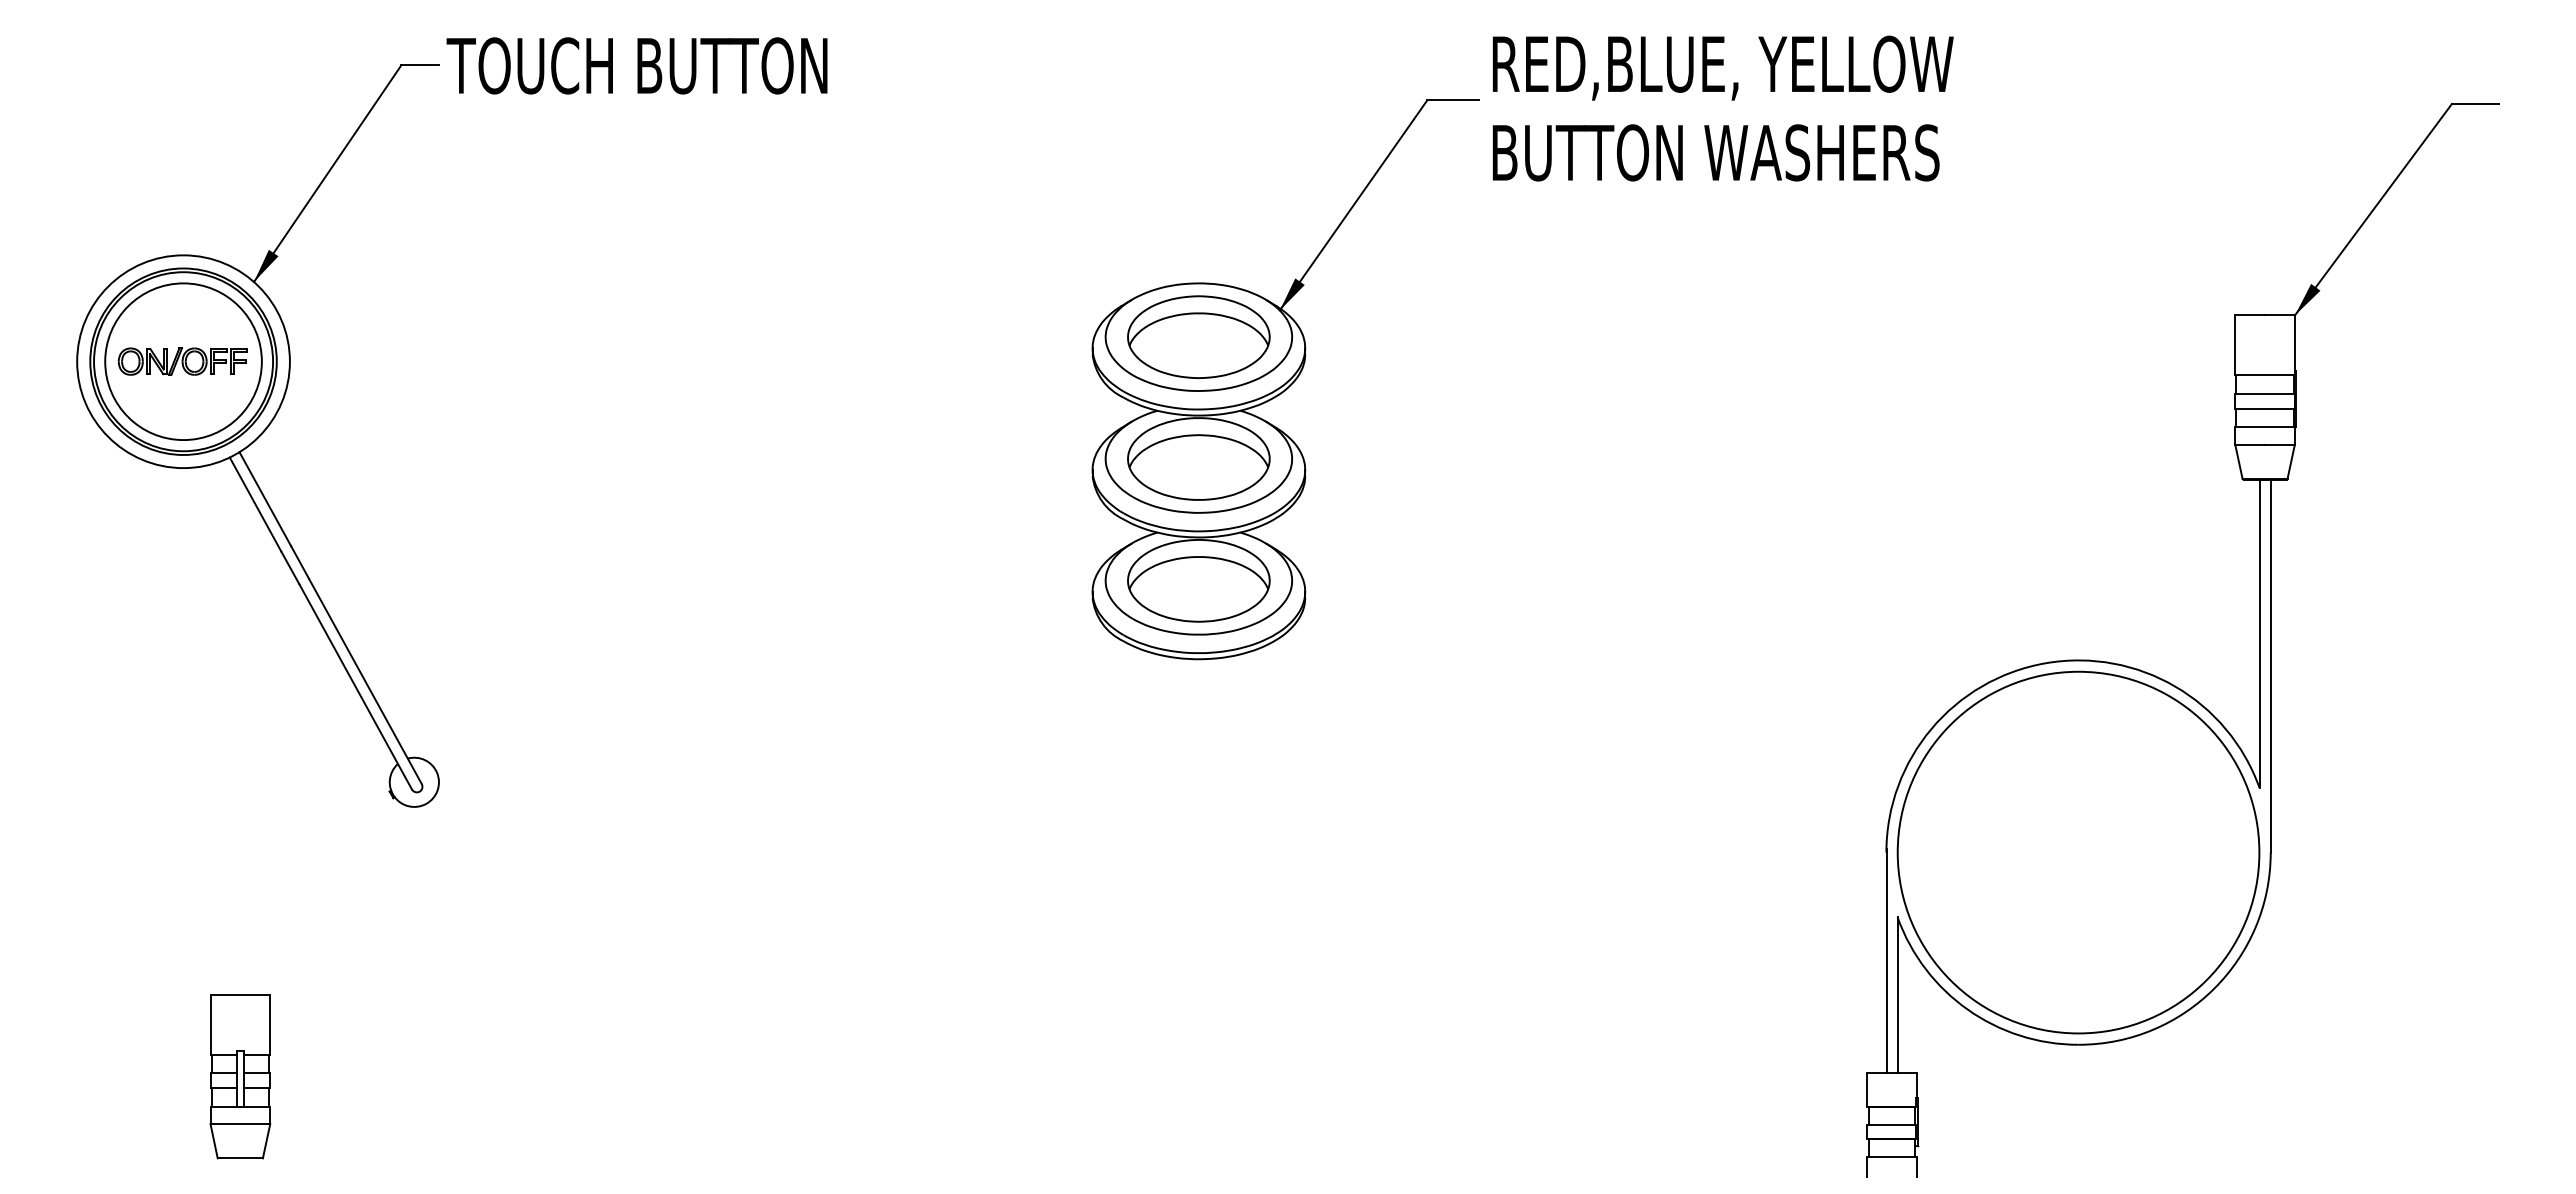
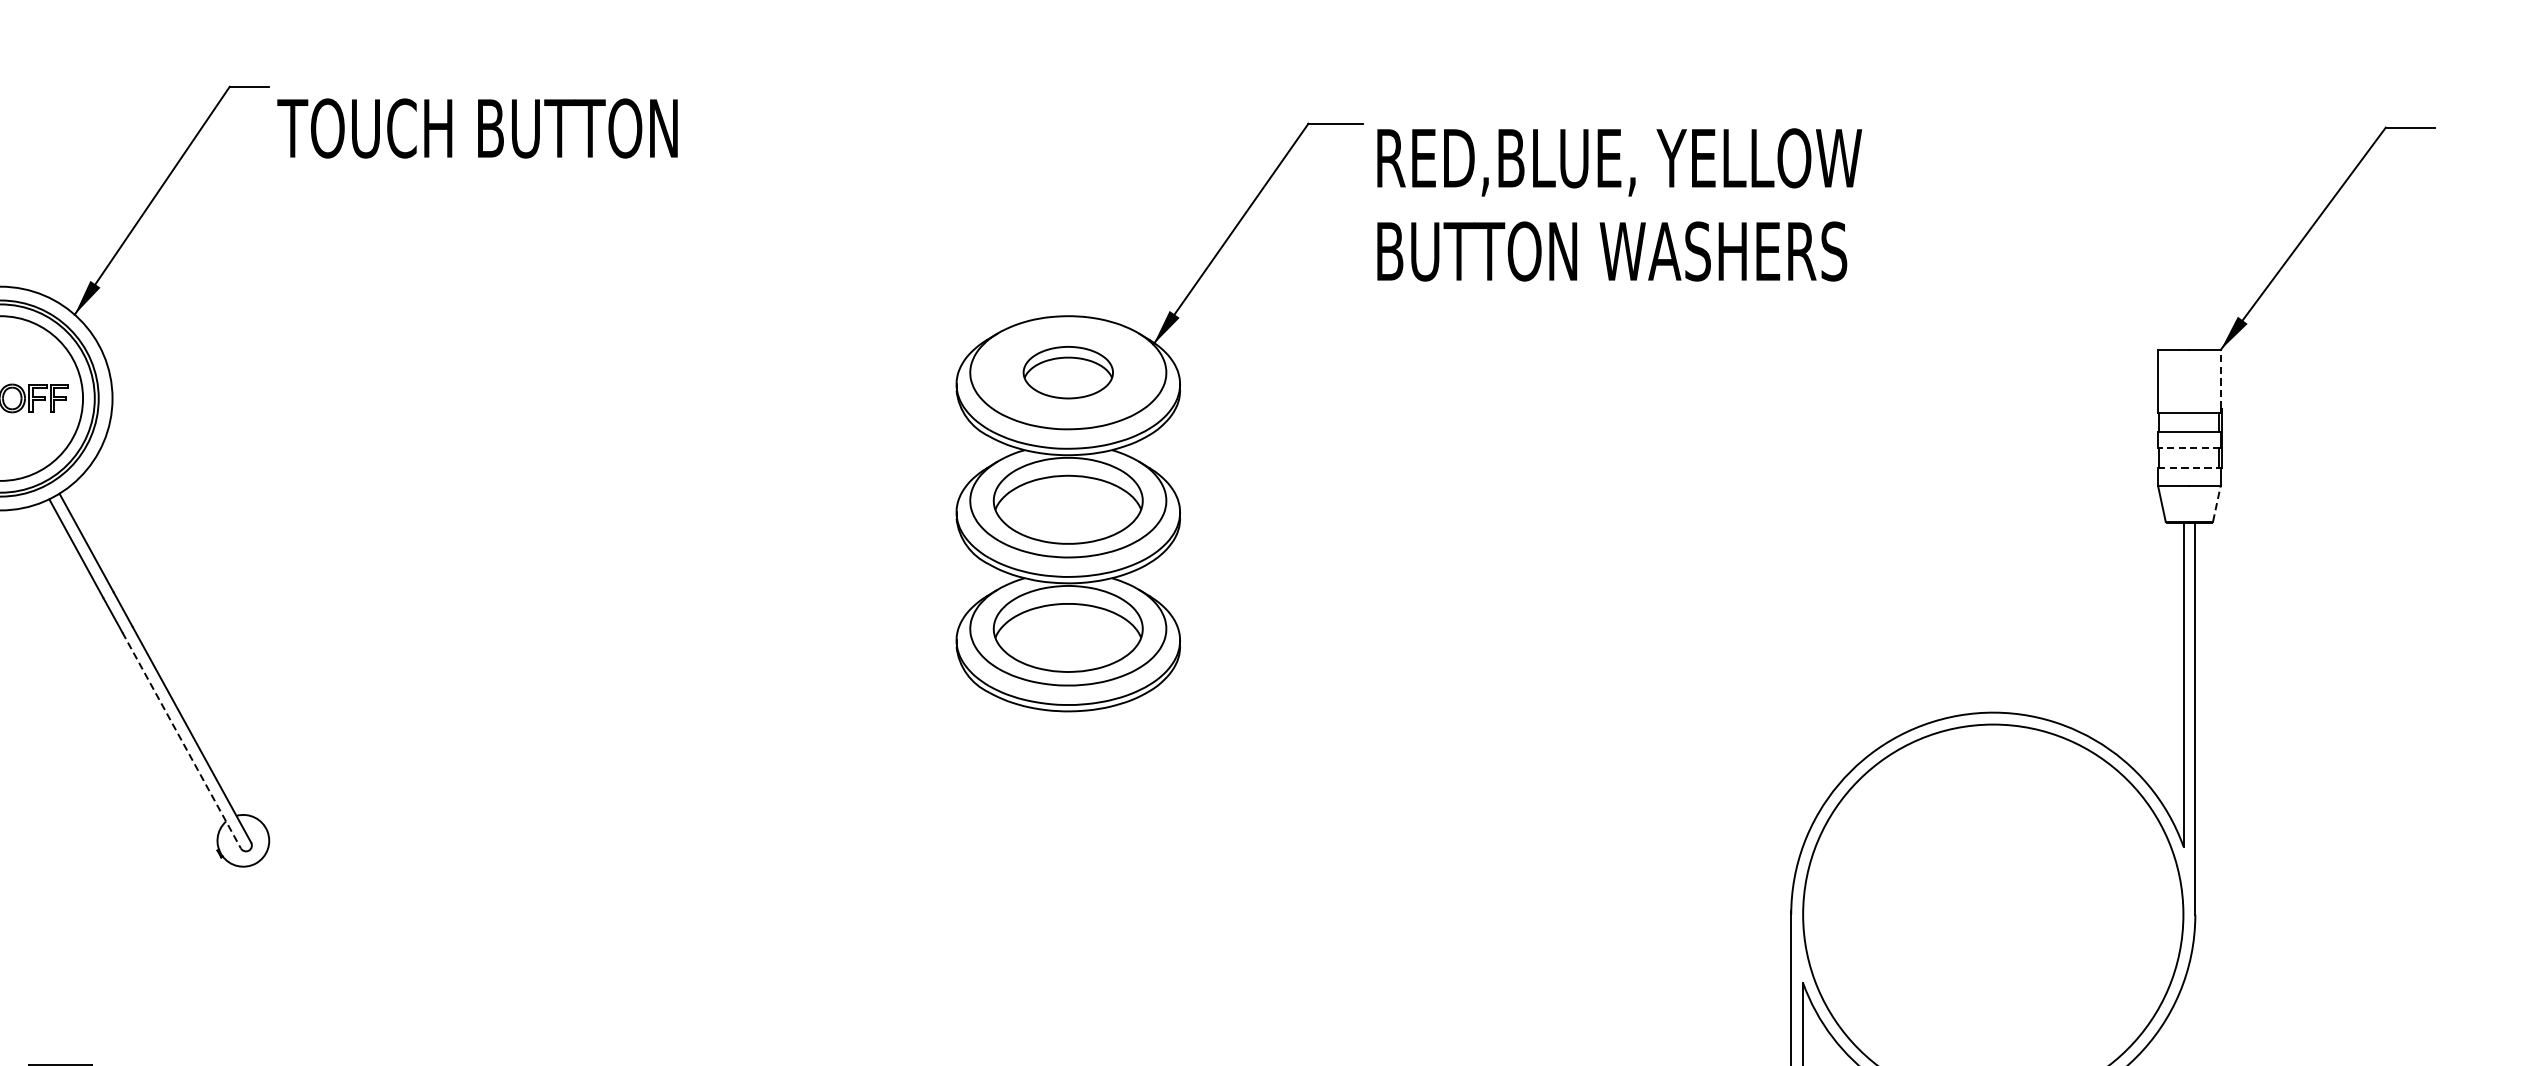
text: (636, 65) -> (476, 128), moved
text: (1722, 108) -> (1618, 204), moved
part: (1198, 336) -> (1067, 372), size x0.6
line: (2294, 343) -> (2220, 379), solid -> dashed
line: (2264, 408) -> (2188, 447), solid -> dashed
line: (2264, 427) -> (2188, 467), solid -> dashed
line: (2291, 461) -> (2217, 503), solid -> dashed
line: (355, 687) -> (181, 741), solid -> dashed

